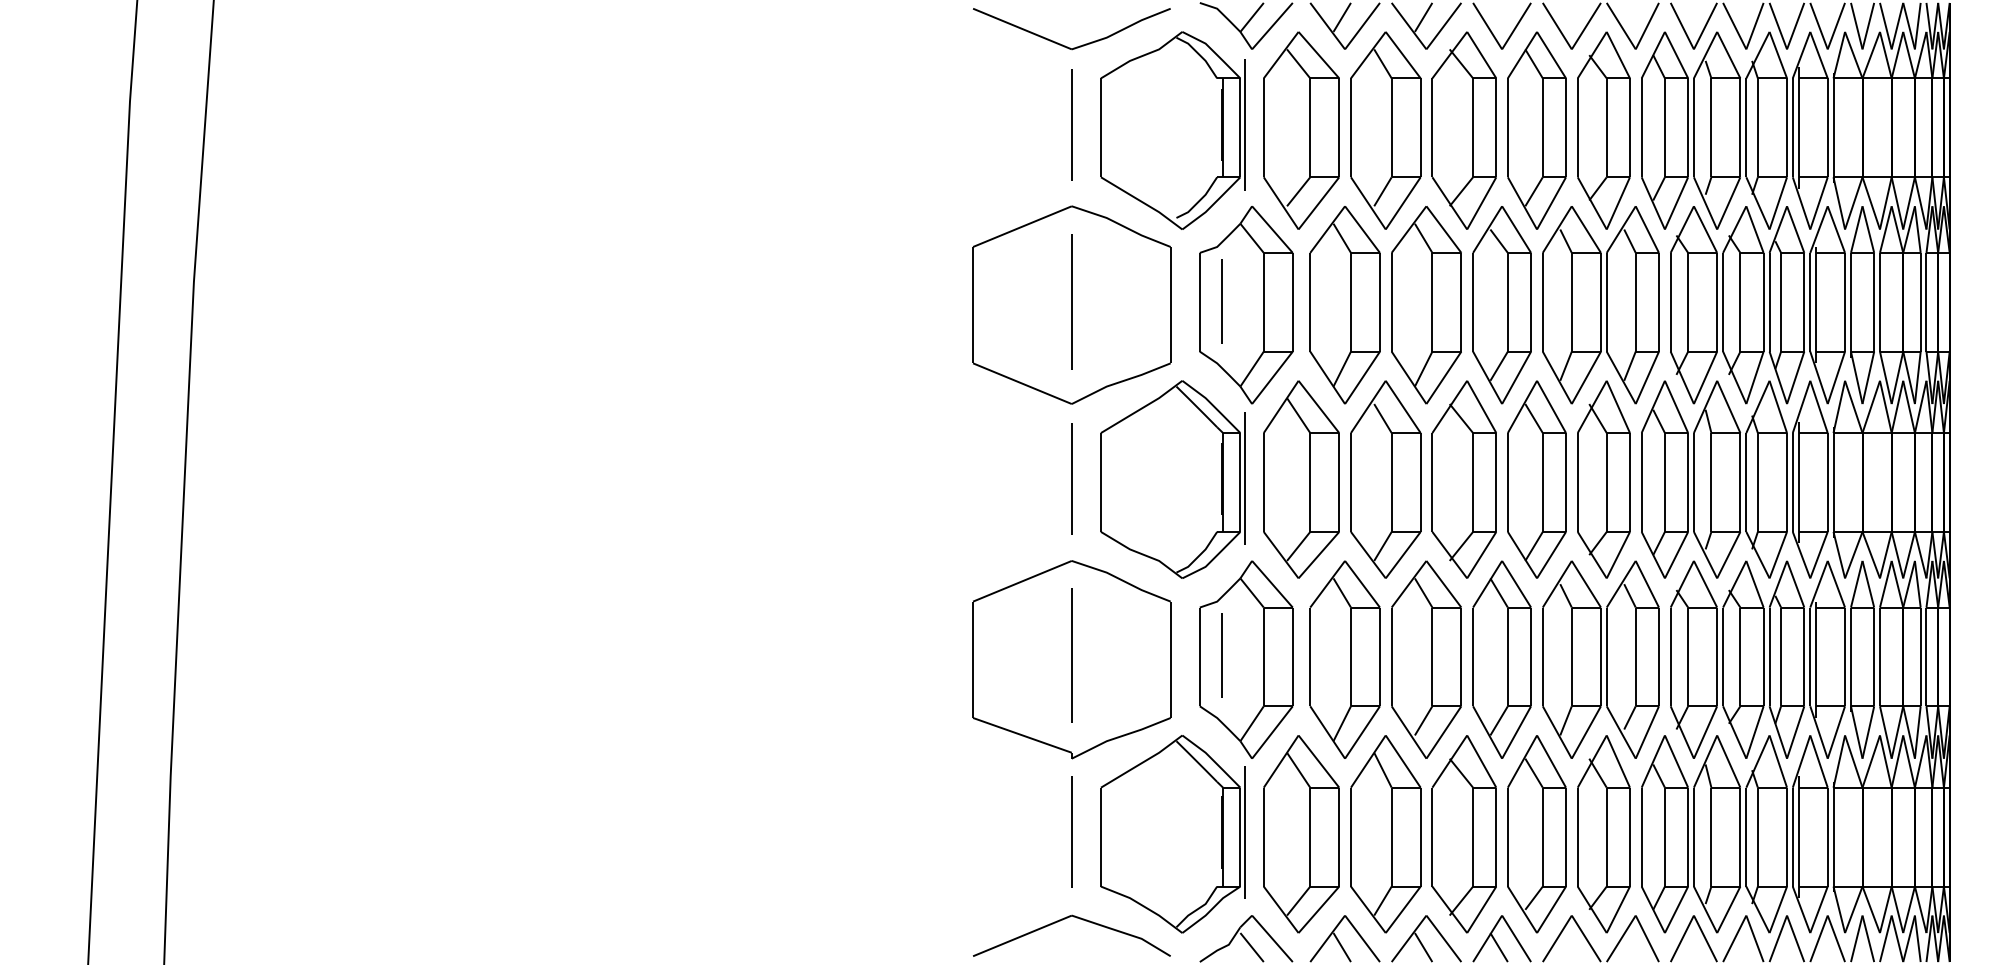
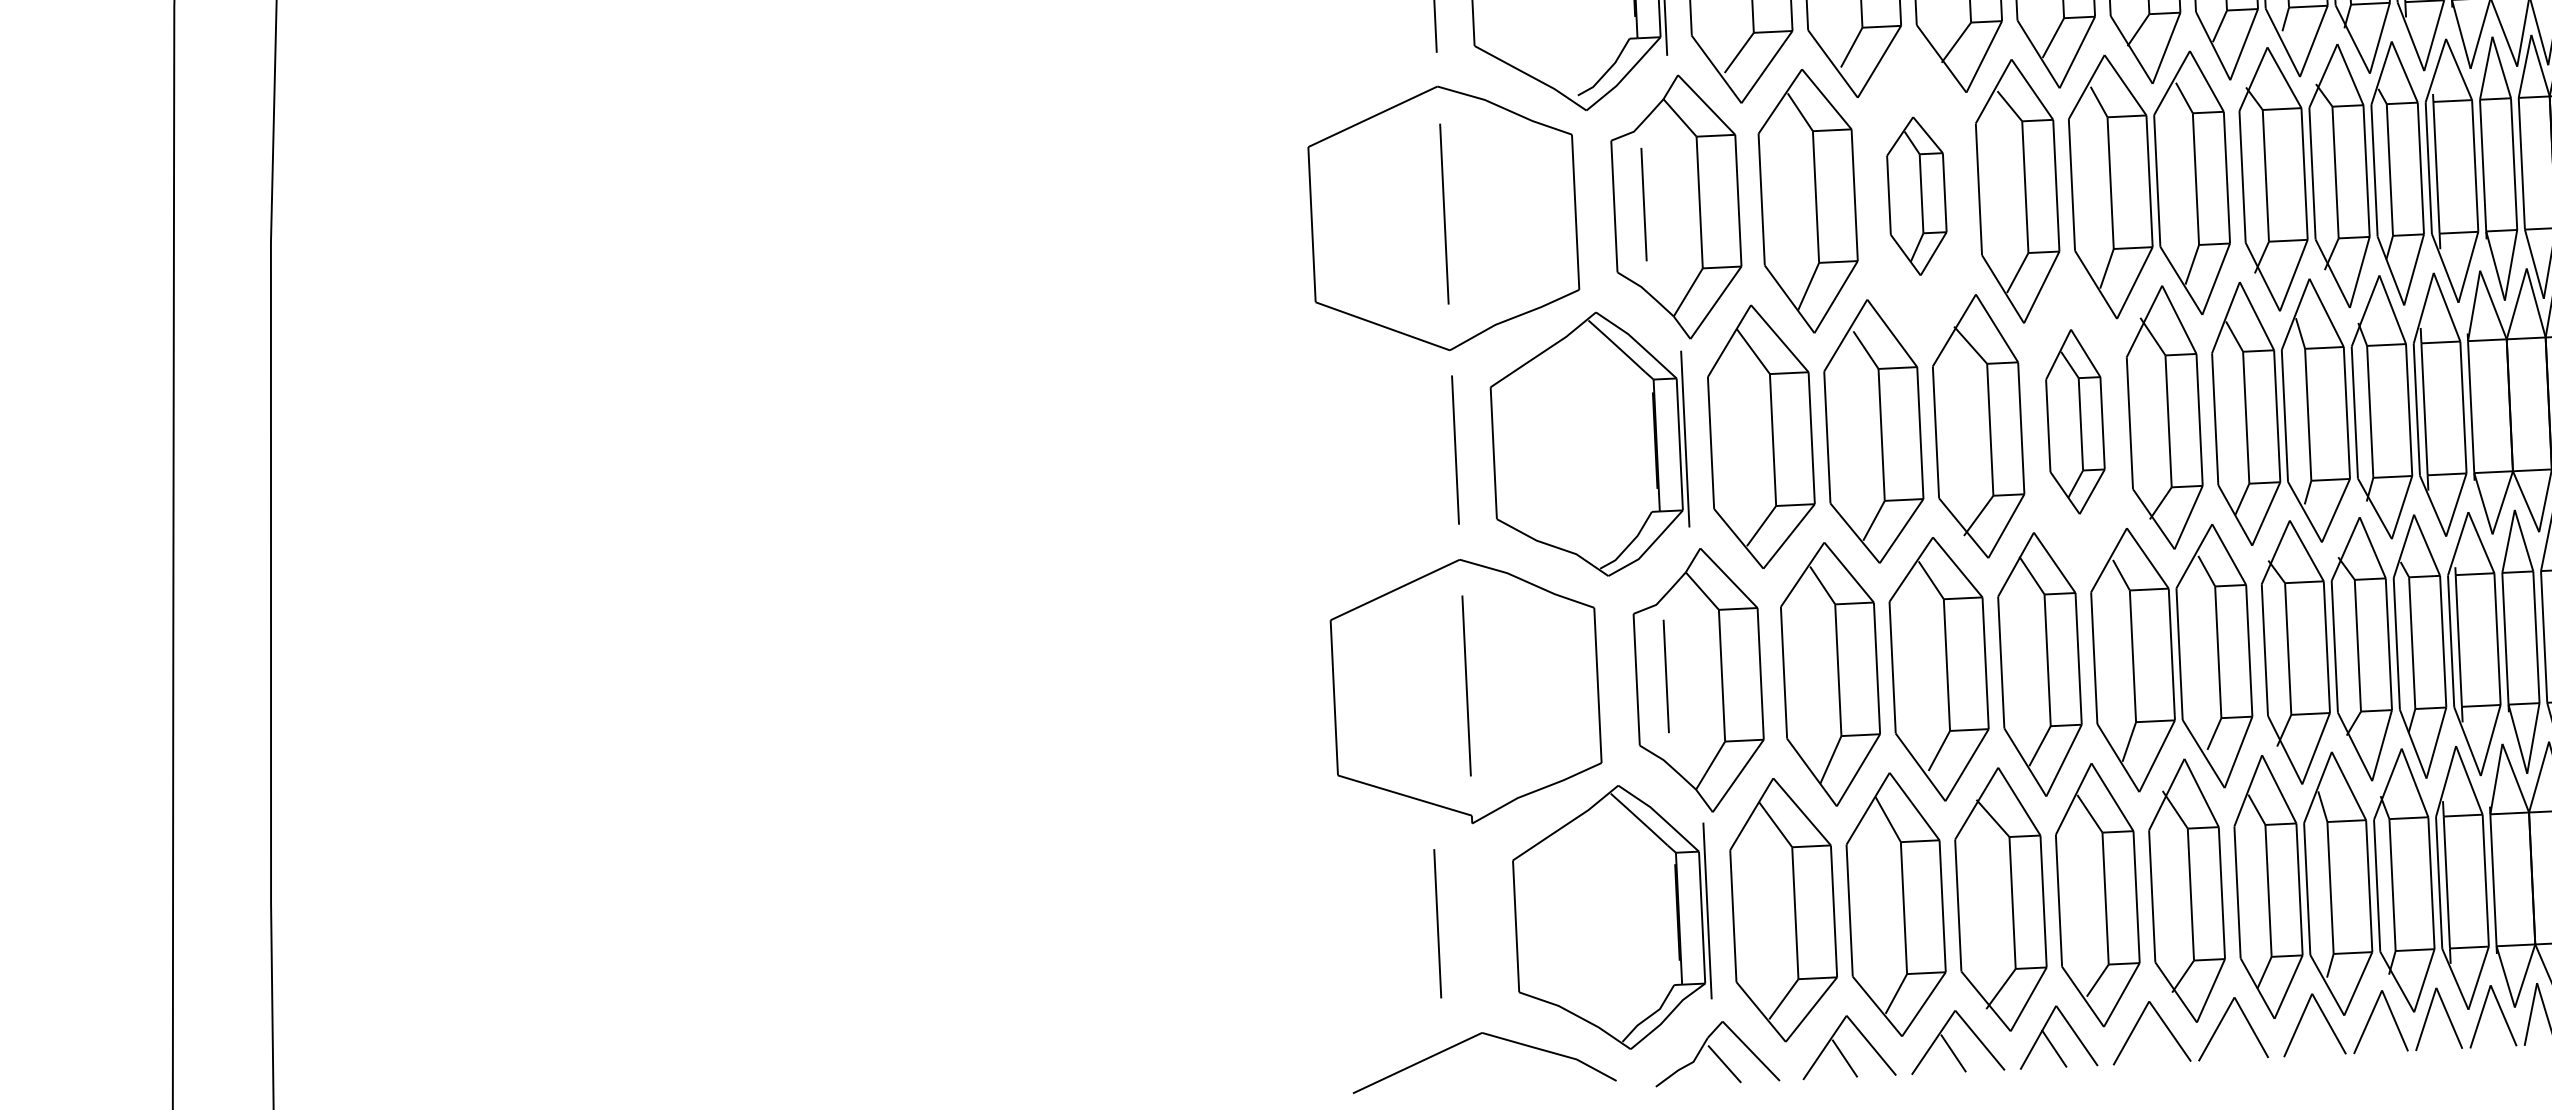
part: (1426, 305) -> (1916, 196), size x0.6
part: (1536, 479) -> (2074, 421), size x0.7
line: (1071, 831) -> (1436, 922), moved

